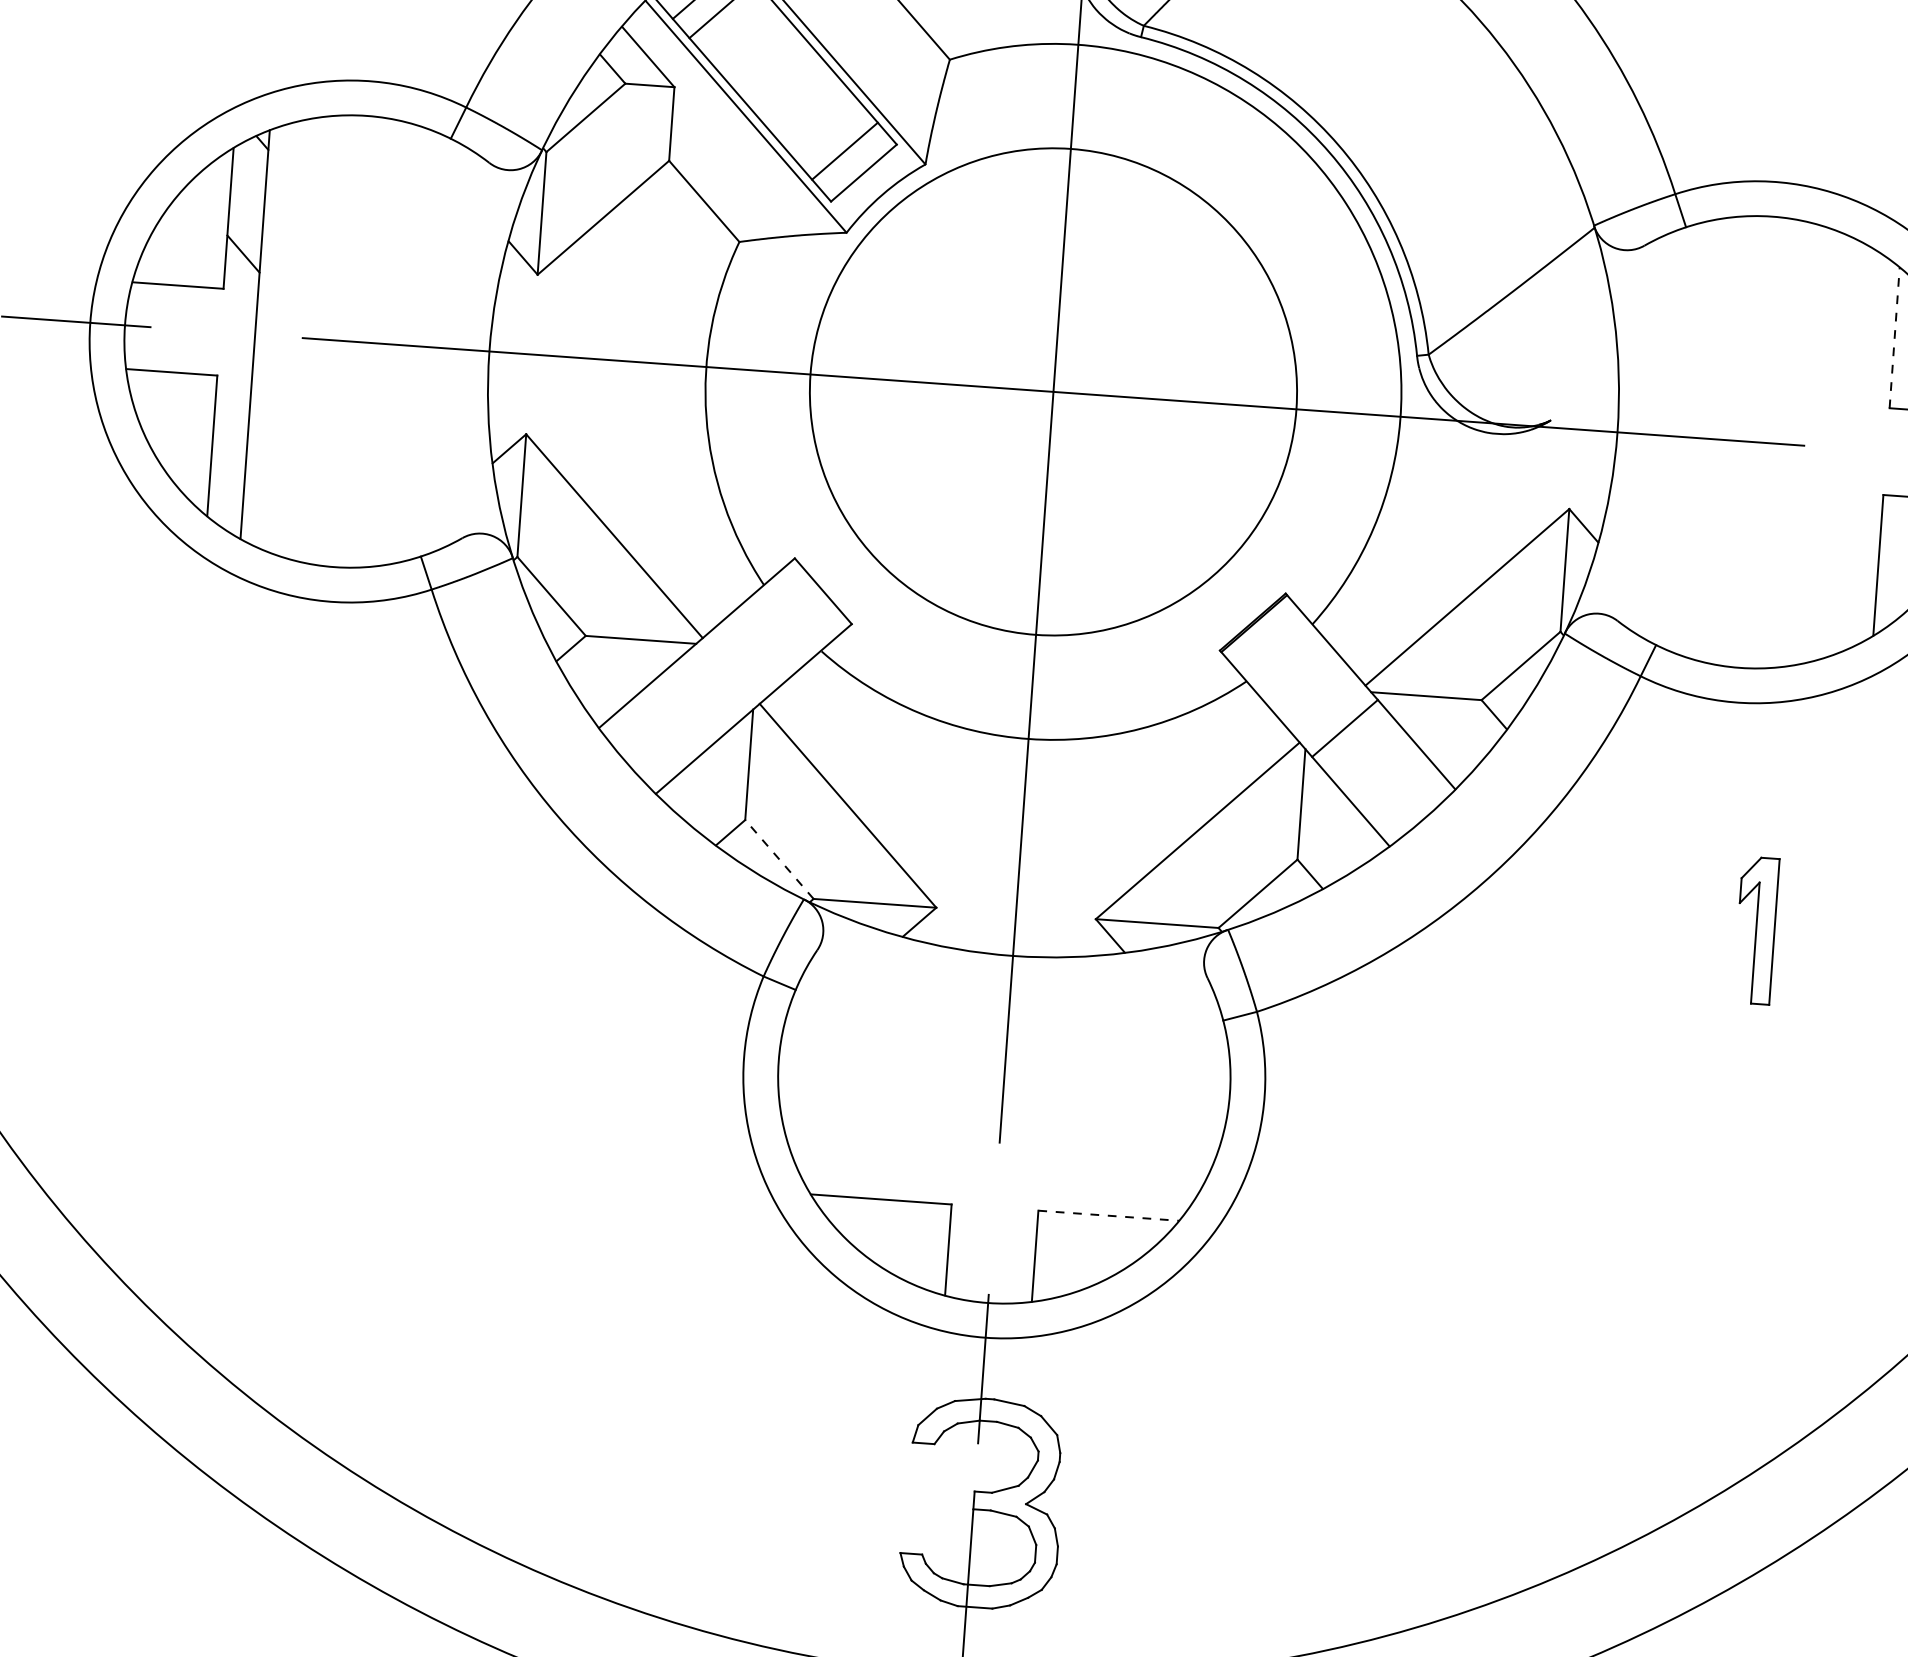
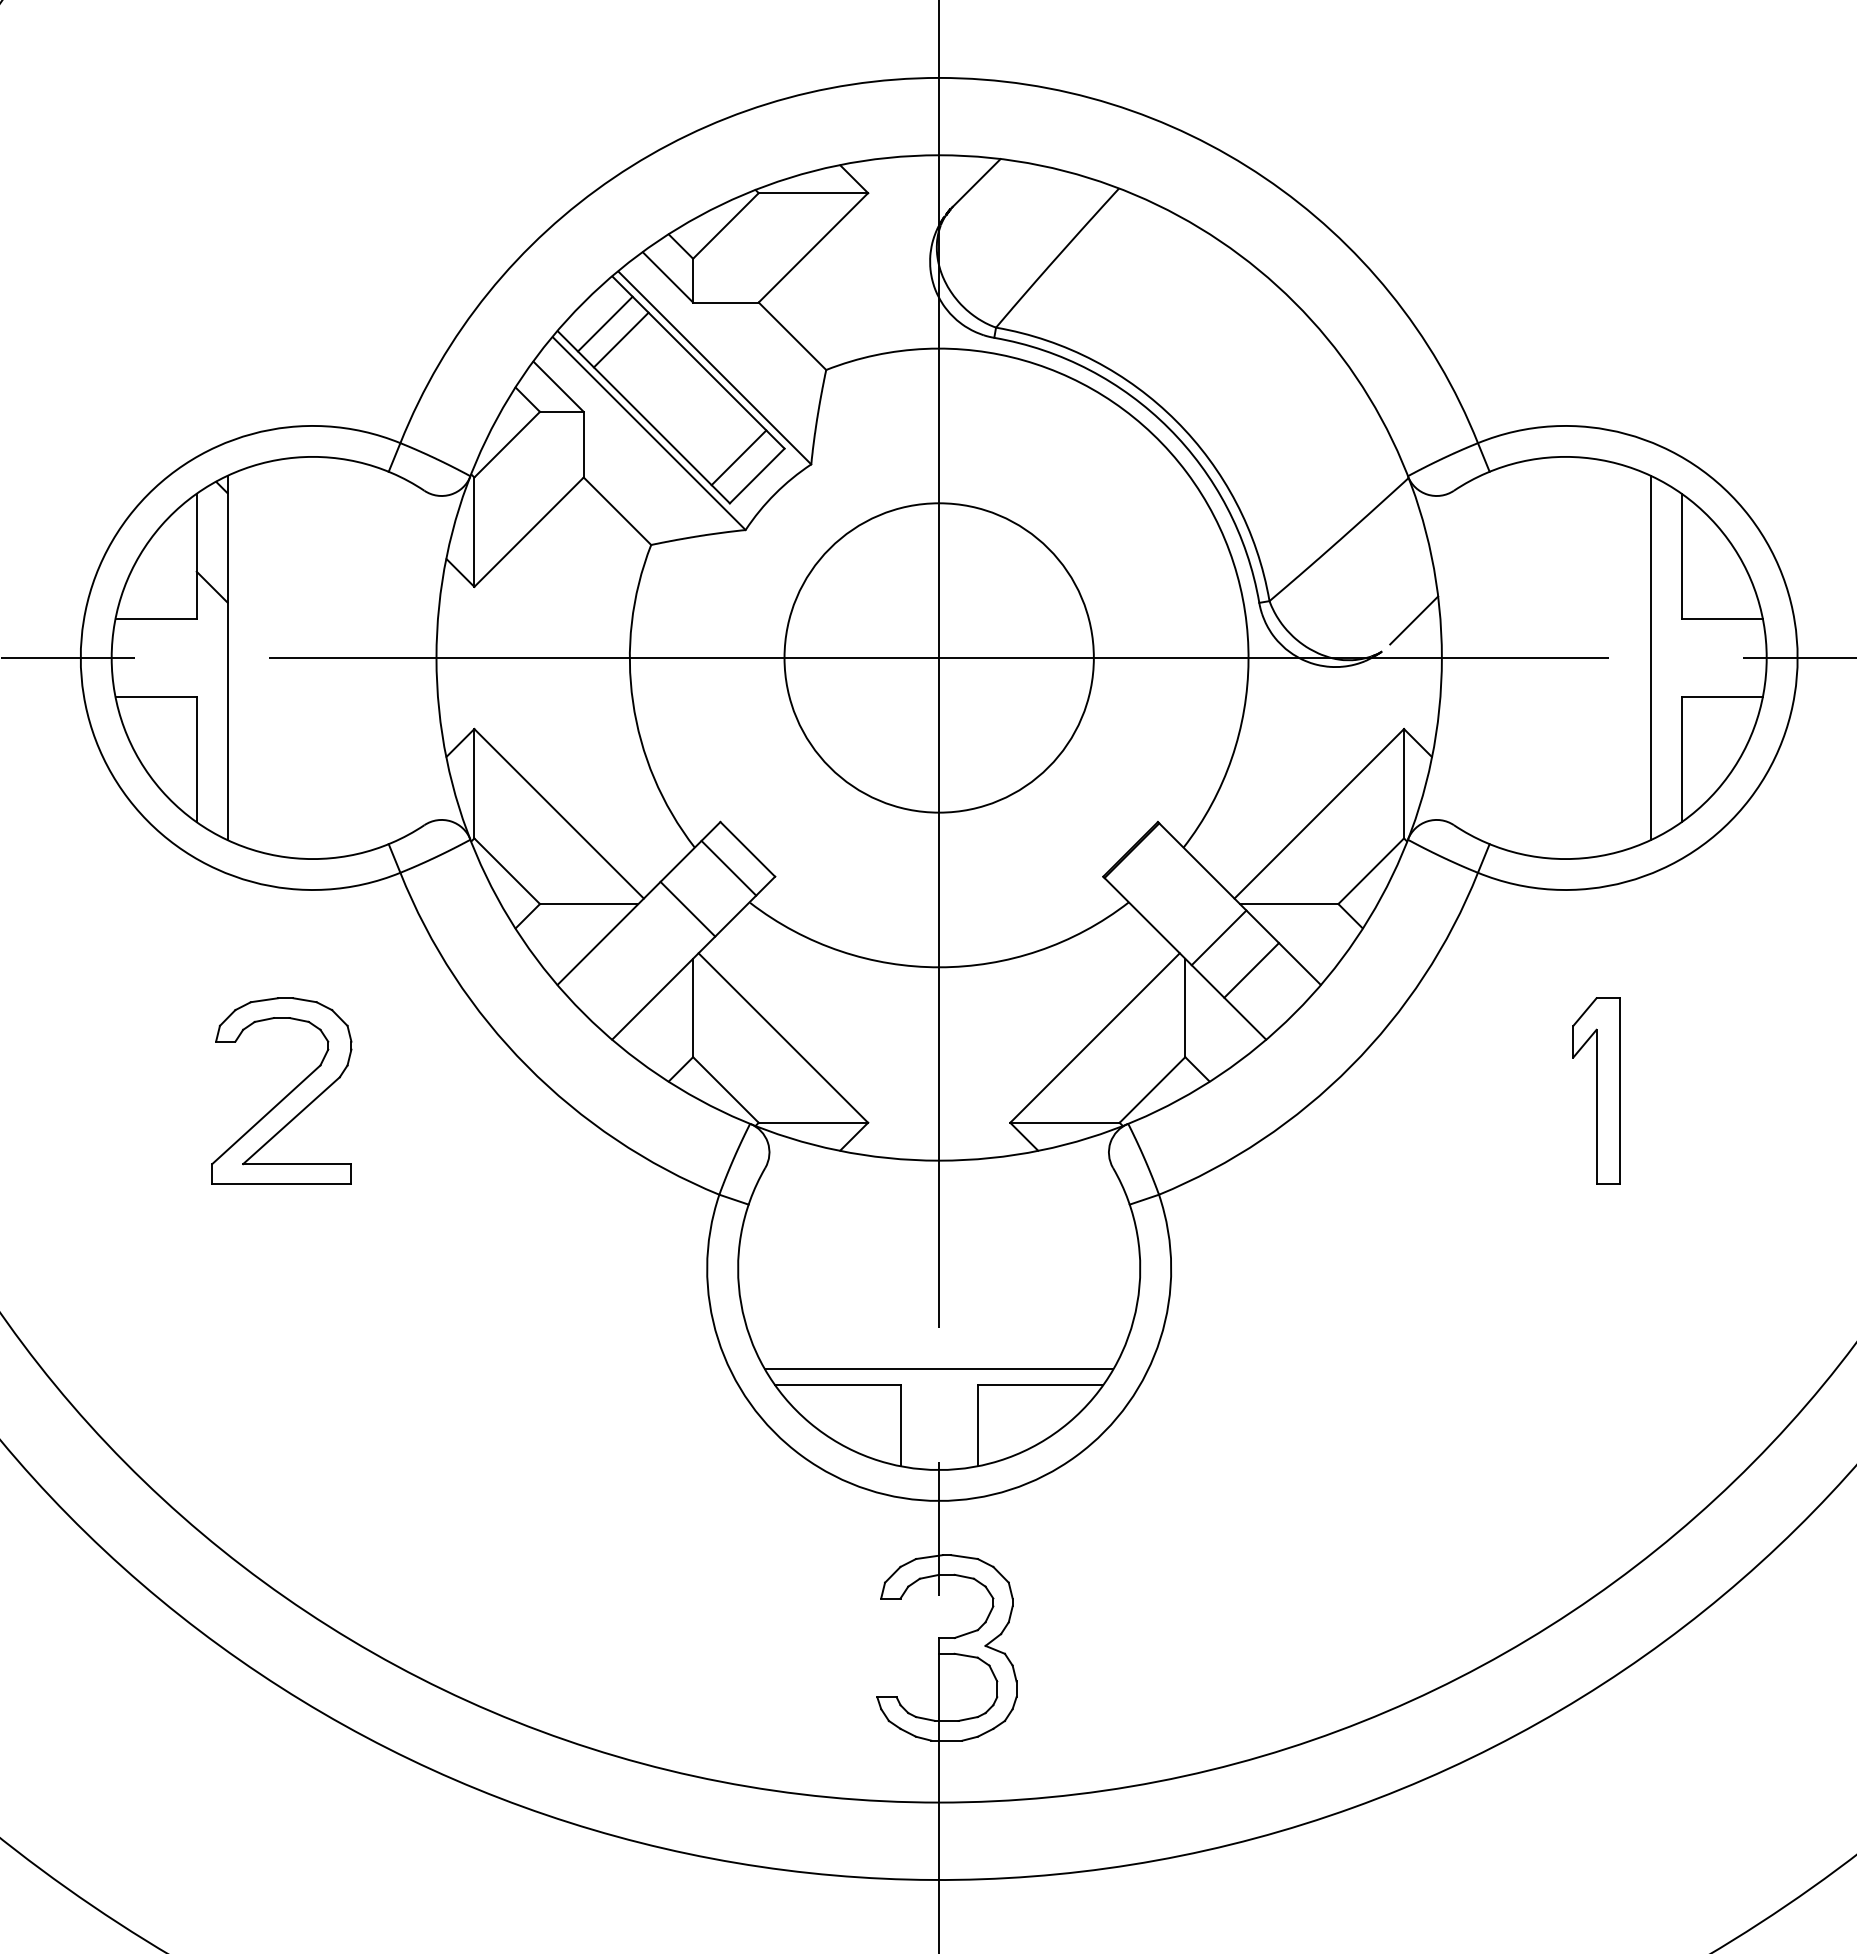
line: (1894, 337) -> (1681, 556), dashed -> solid
line: (1589, 388) -> (1414, 620), added
circle: (1052, 391) -> (938, 657), size x0.71
line: (1851, 448) -> (1650, 657), added
line: (800, 610) -> (728, 867), added
line: (750, 652) -> (687, 908), added
line: (1378, 767) -> (1251, 970), added
part: (283, 831) -> (284, 1096), added
line: (778, 858) -> (725, 1089), dashed -> solid
part: (1756, 930) -> (1596, 1090), size x1.43
line: (996, 1190) -> (939, 1369), added
line: (1108, 1215) -> (1040, 1384), dashed -> solid

